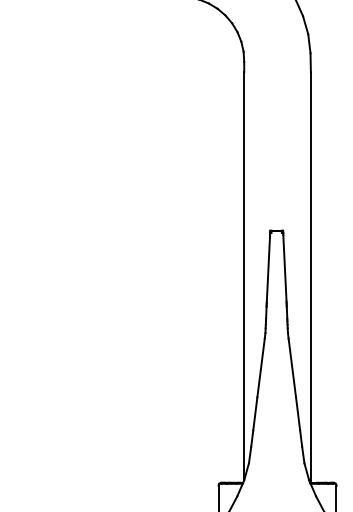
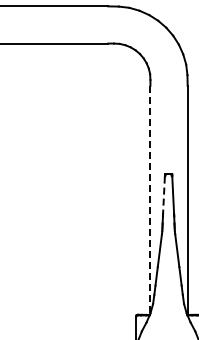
line: (267, 268) -> (163, 195), solid -> dashed
line: (244, 276) -> (150, 199), solid -> dashed

